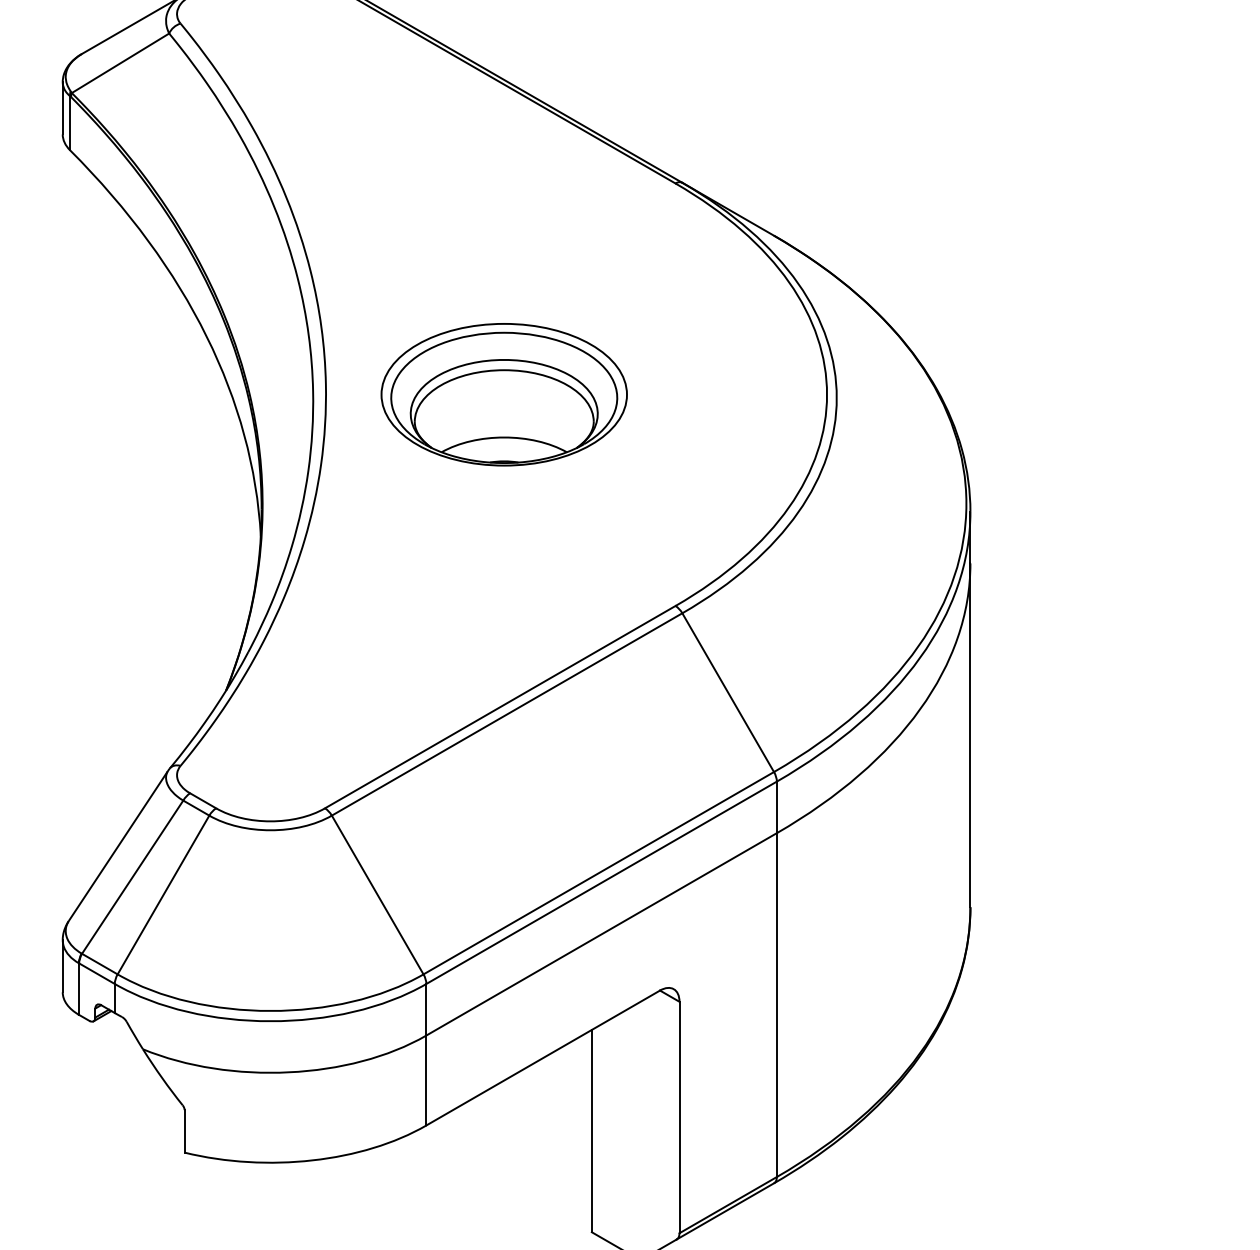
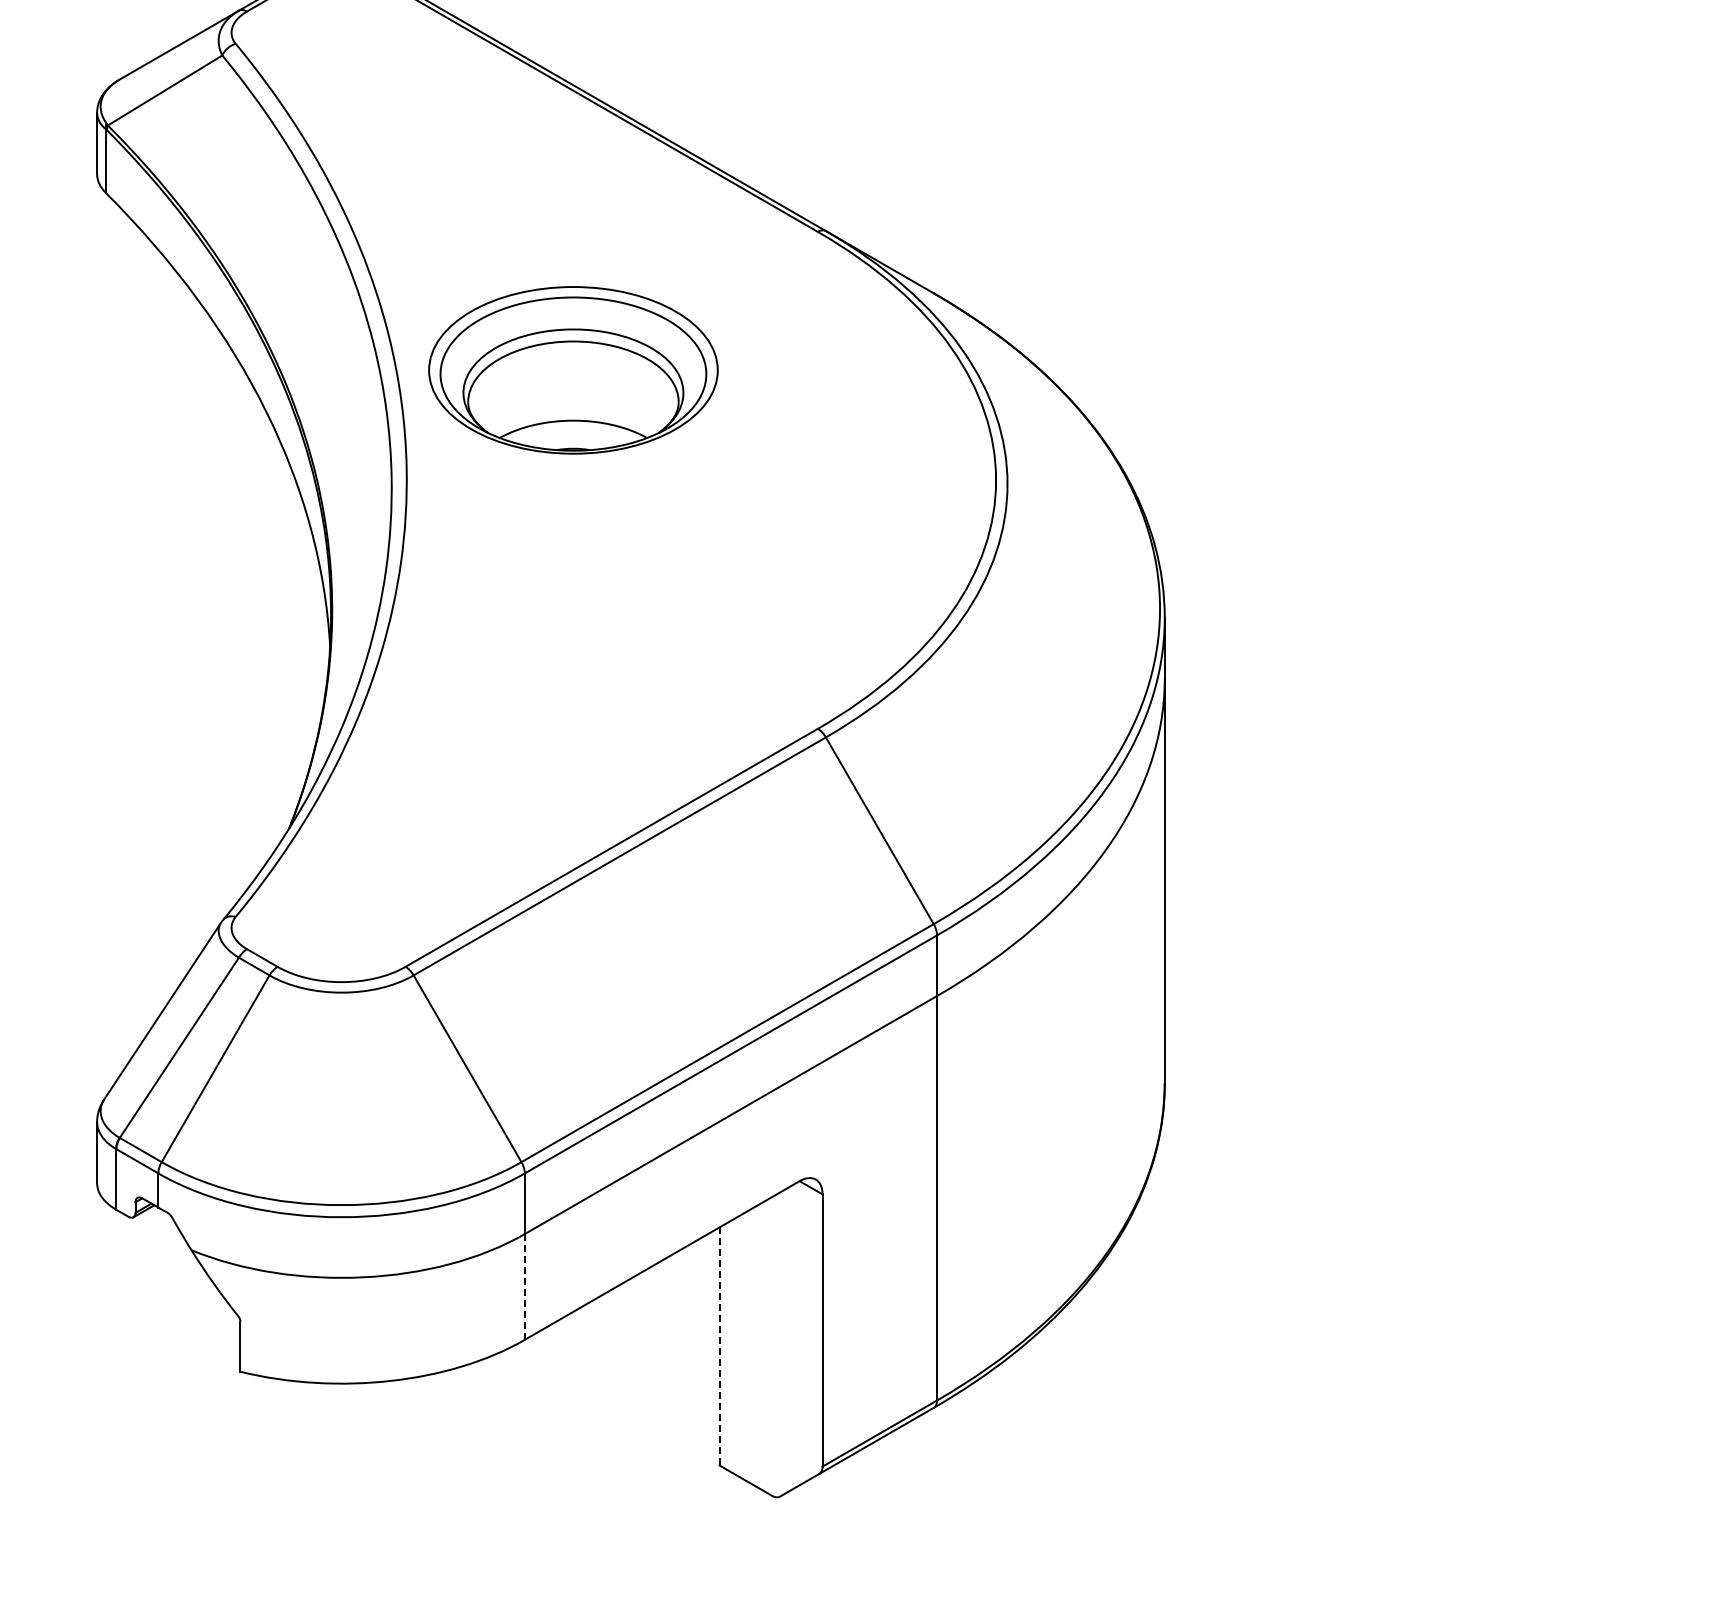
part: (504, 394) -> (573, 370), moved
line: (426, 1080) -> (524, 1286), solid -> dashed
line: (591, 1131) -> (719, 1346), solid -> dashed

